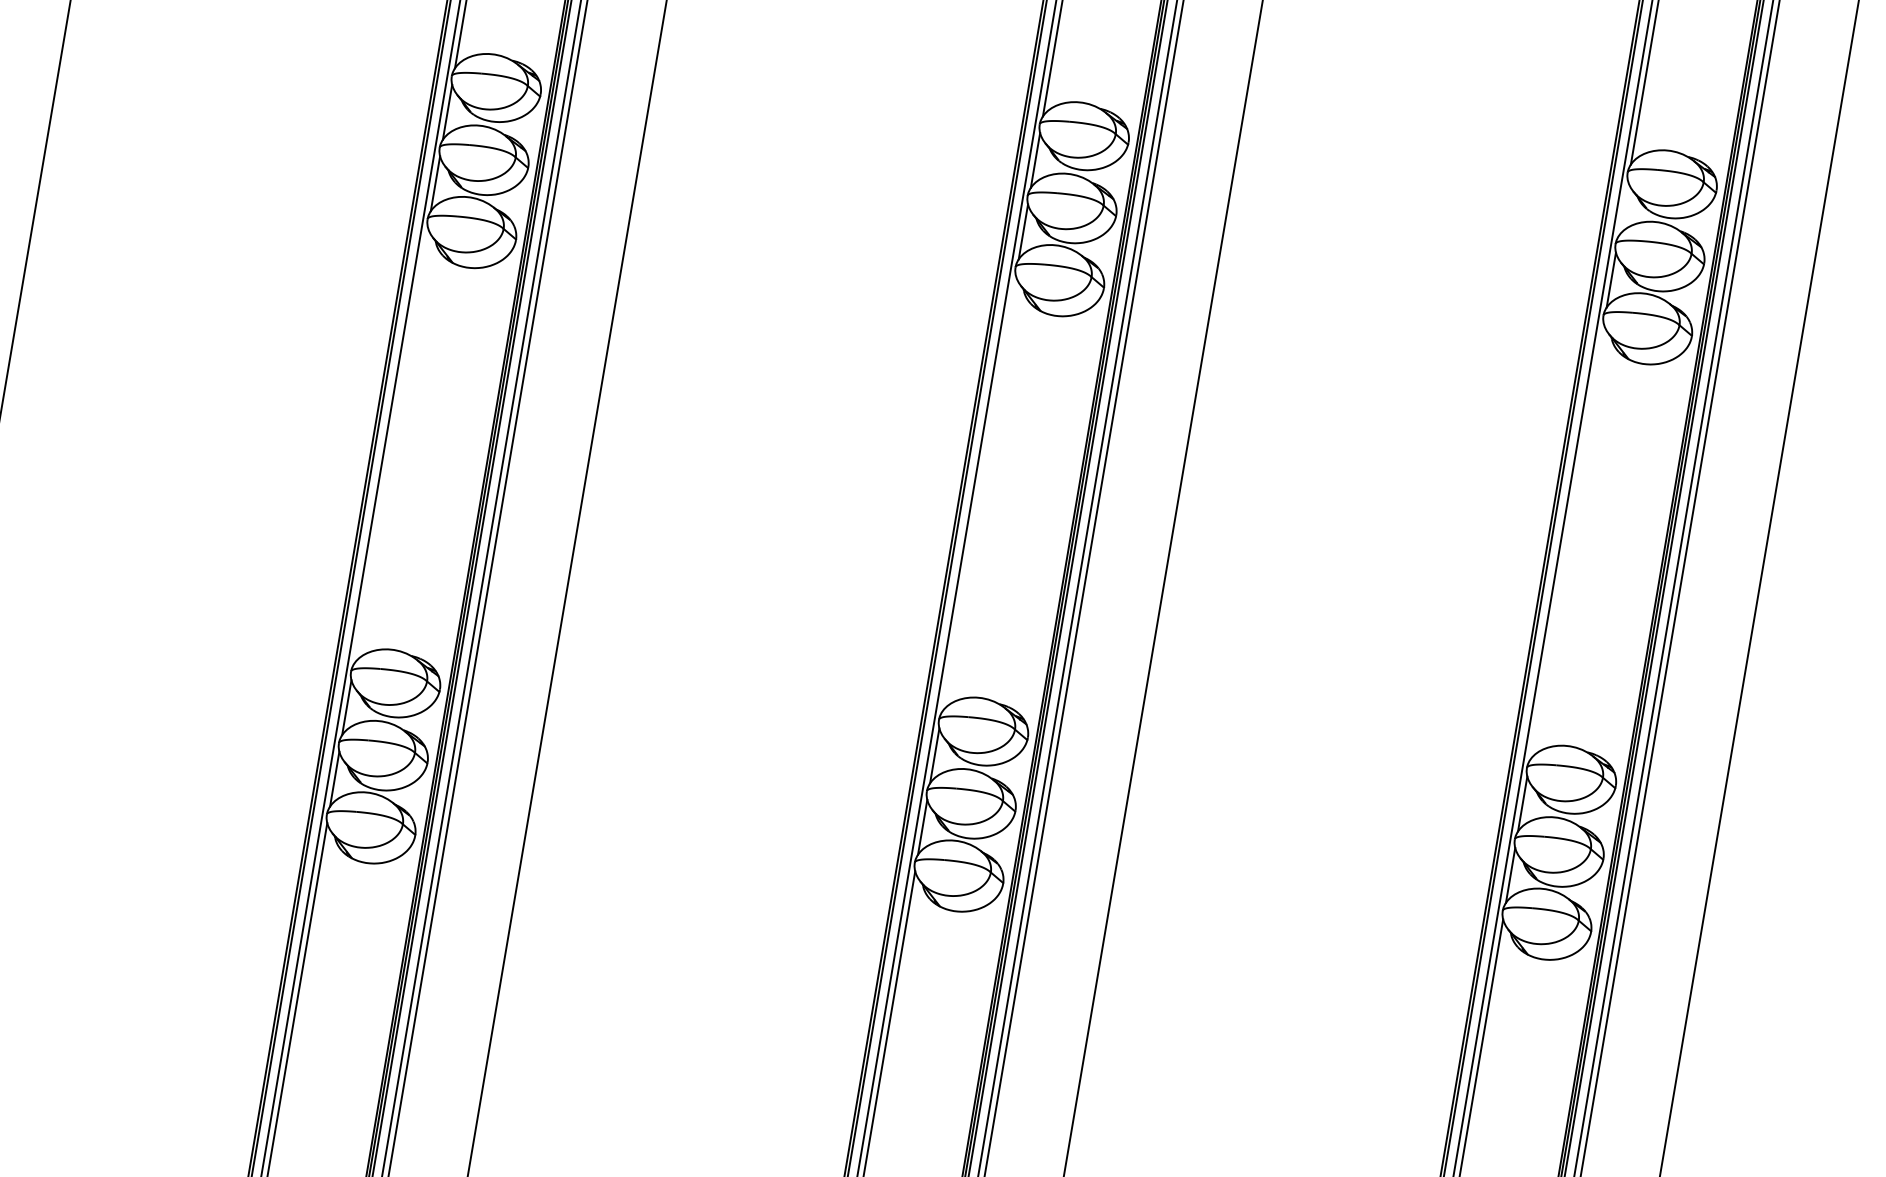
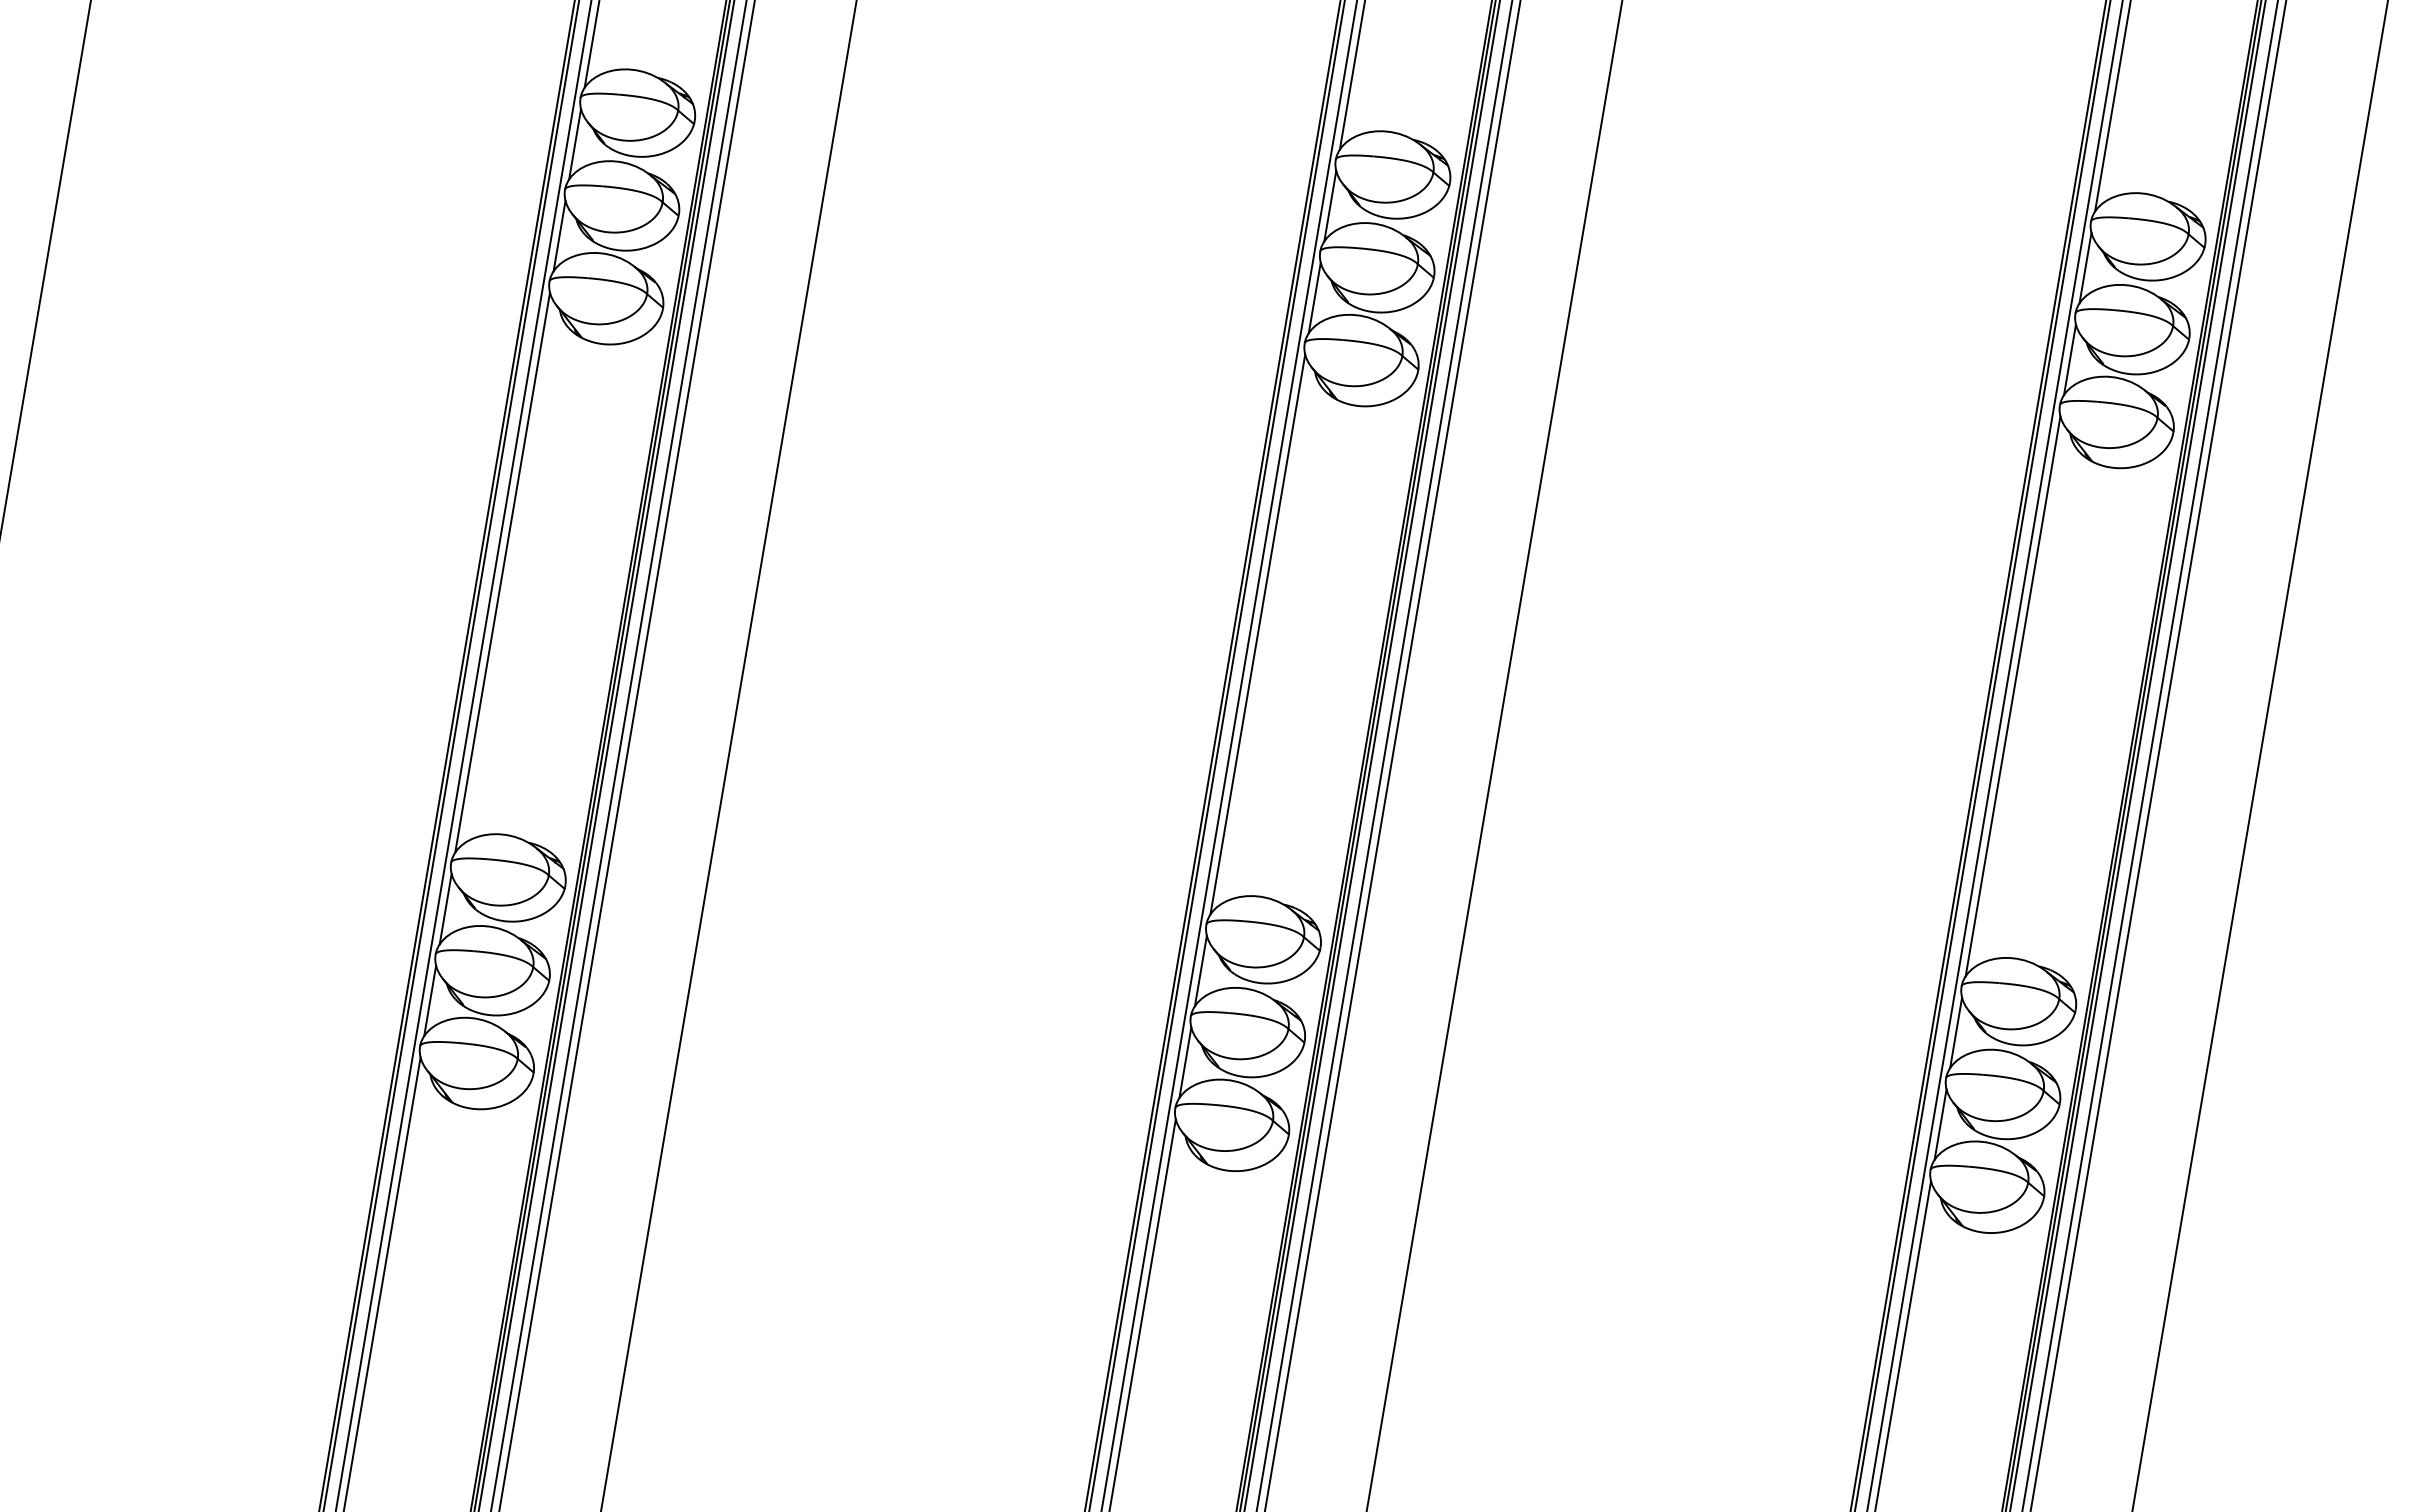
line: (1623, 208) -> (2085, 267), added
line: (391, 445) -> (502, 572), added
line: (978, 493) -> (1257, 634), added
line: (1566, 542) -> (2012, 696), added

